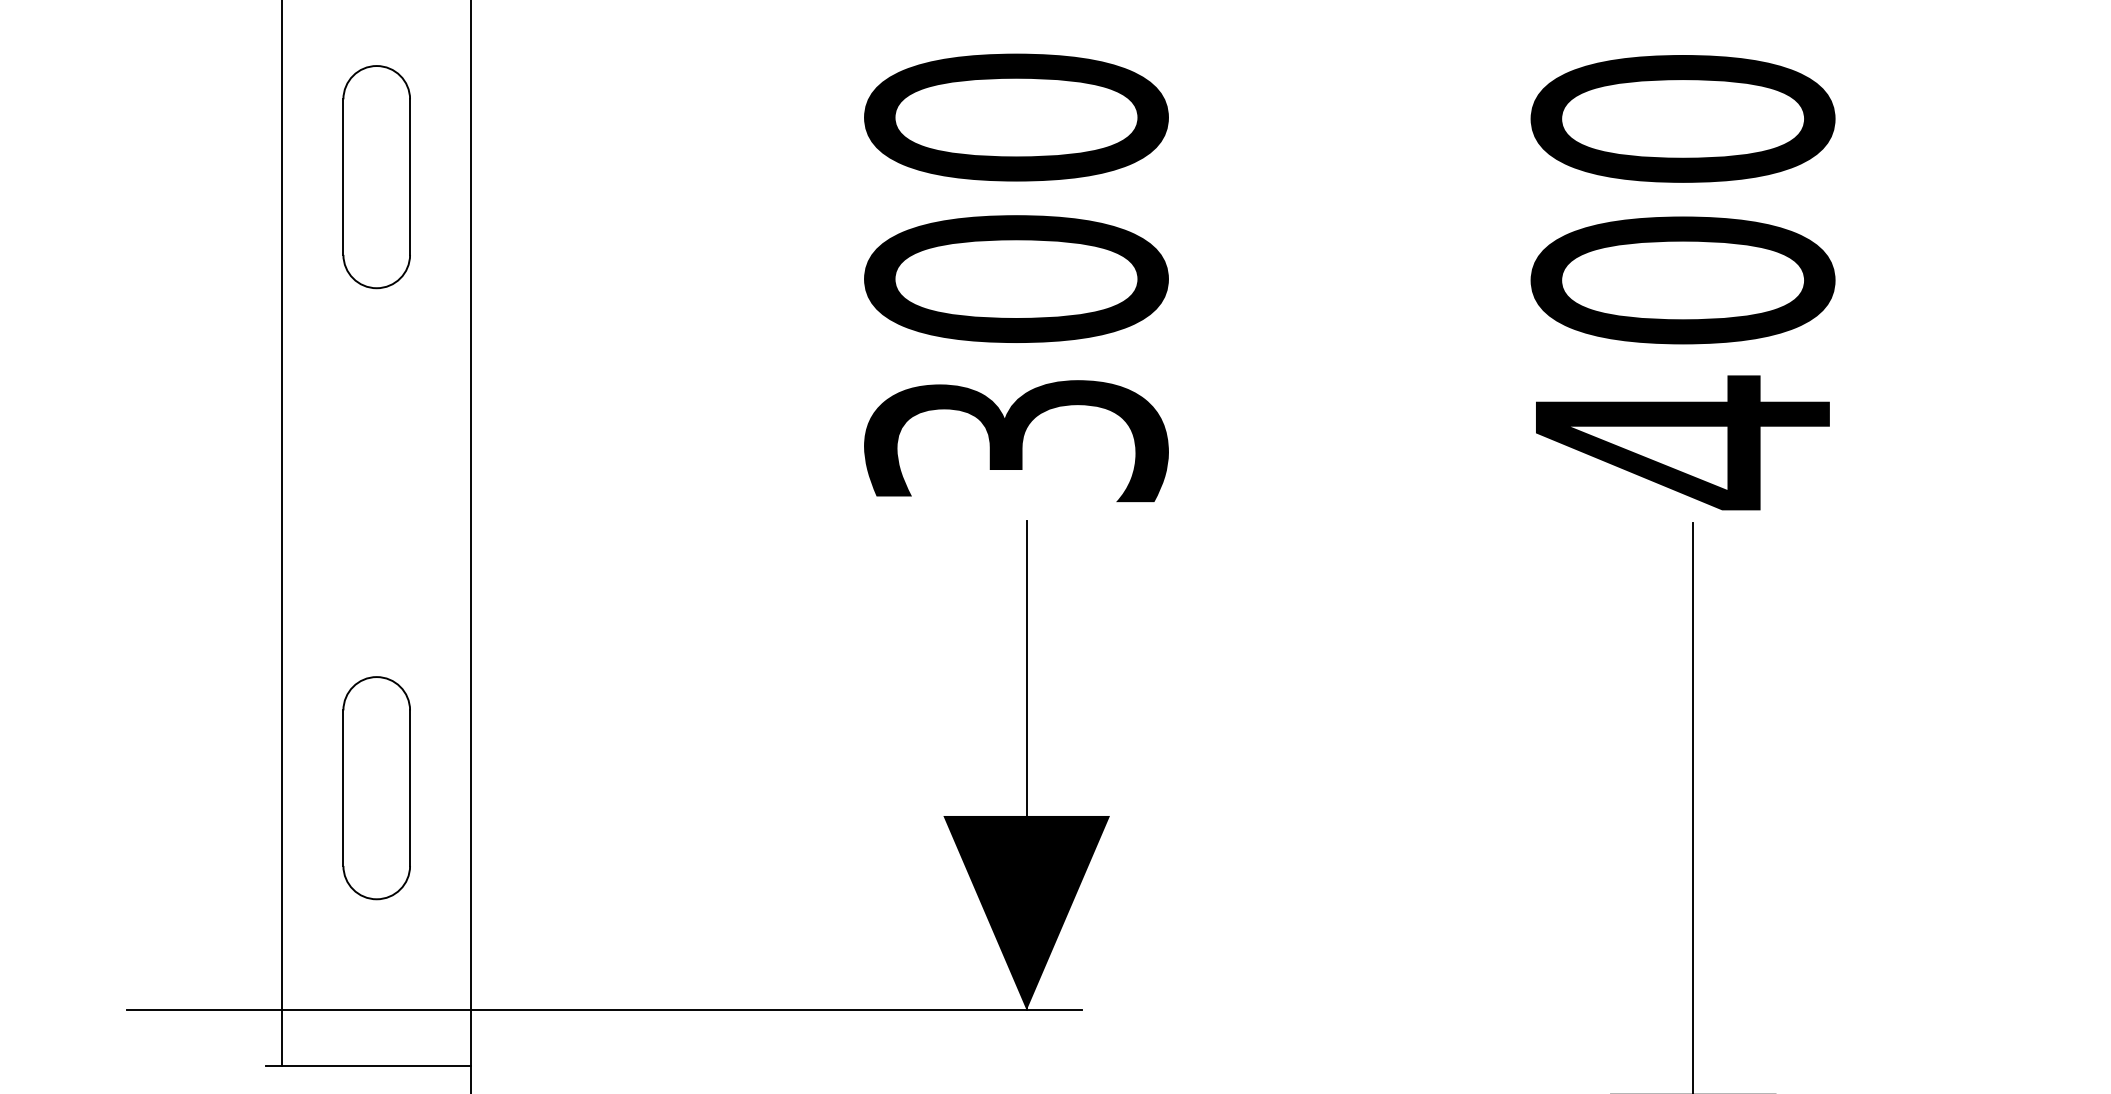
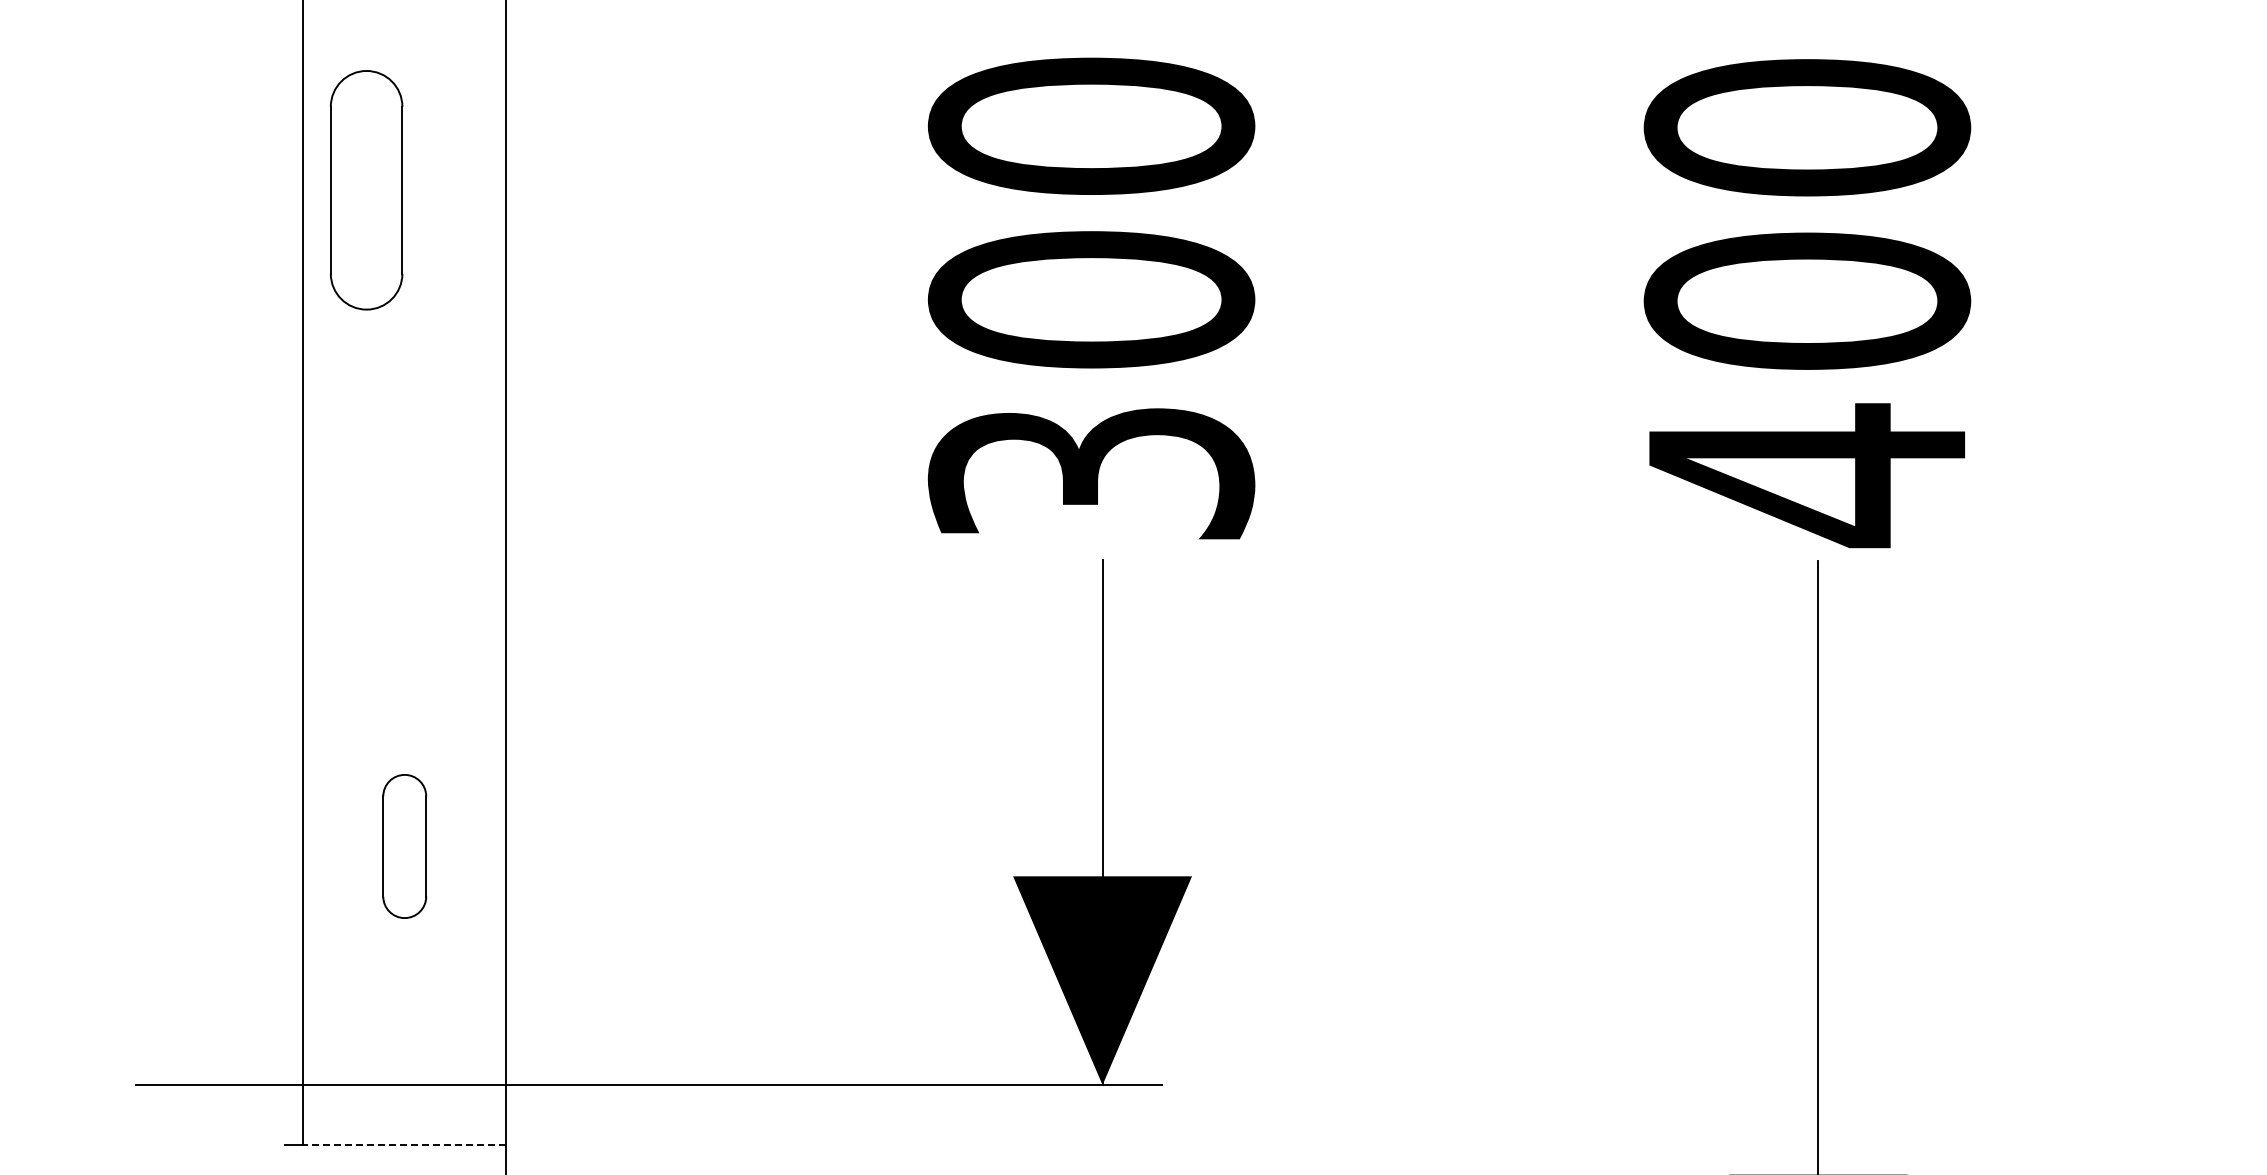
part: (376, 177) -> (366, 190), moved
part: (376, 788) -> (404, 846), size x0.6
line: (376, 1065) -> (404, 1144), solid -> dashed

